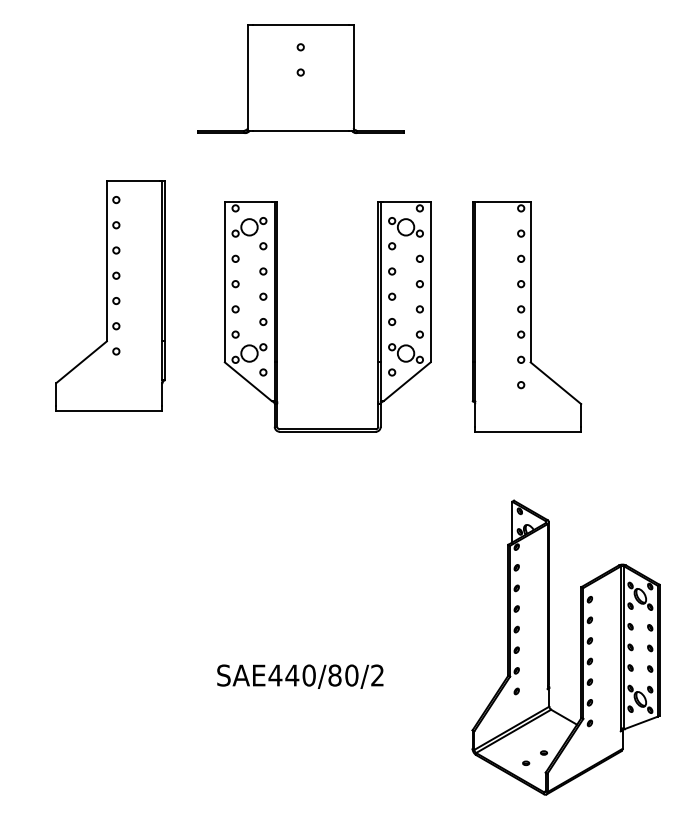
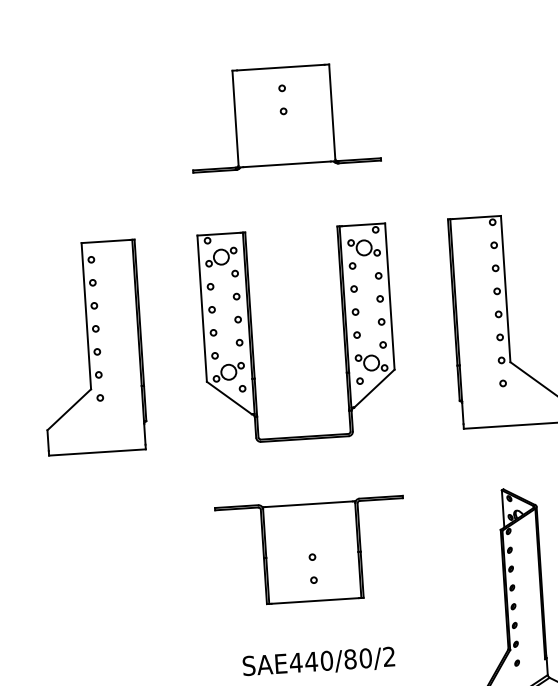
part: (110, 295) -> (91, 347), moved
part: (277, 316) -> (252, 336), moved
part: (300, 554) -> (311, 550), added

